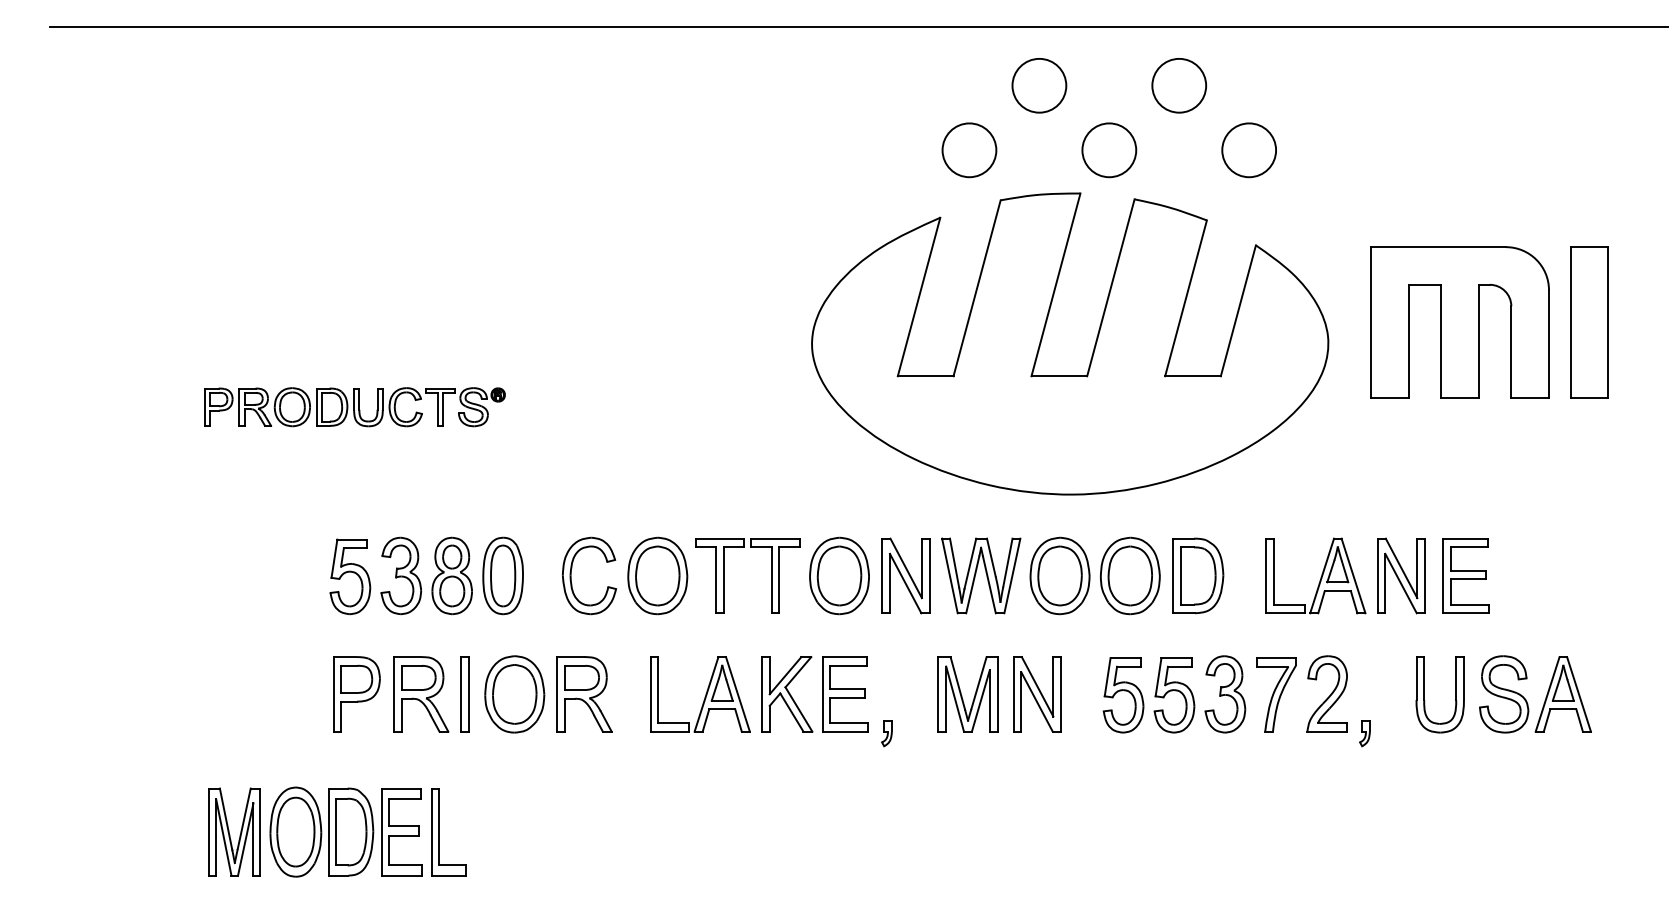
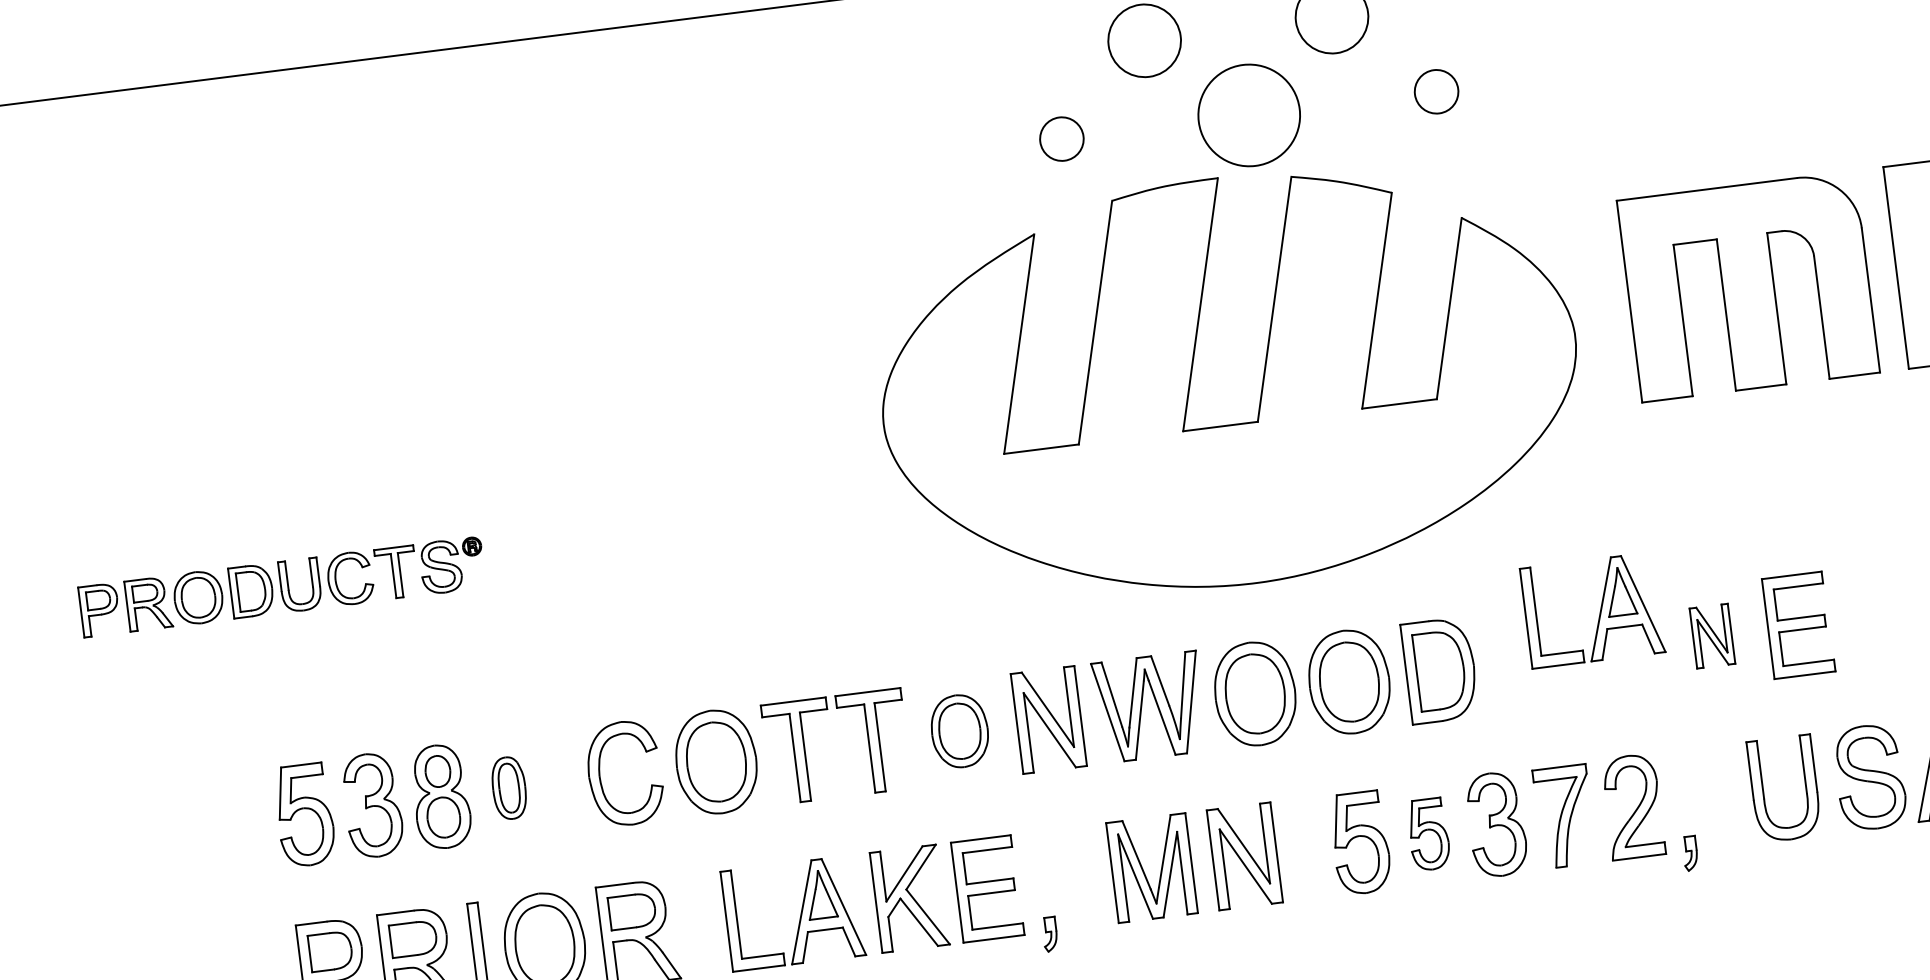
circle: (969, 150) -> (1061, 139), size x0.6
circle: (1109, 150) -> (1249, 115), size x1.4
circle: (1249, 150) -> (1437, 91), size x0.6
part: (502, 575) -> (508, 787), size x0.6
part: (839, 575) -> (959, 730), size x0.7
part: (1315, 575) -> (1592, 609), moved
part: (1401, 575) -> (1712, 635), size x0.6
part: (1174, 695) -> (1428, 834), size x0.7

